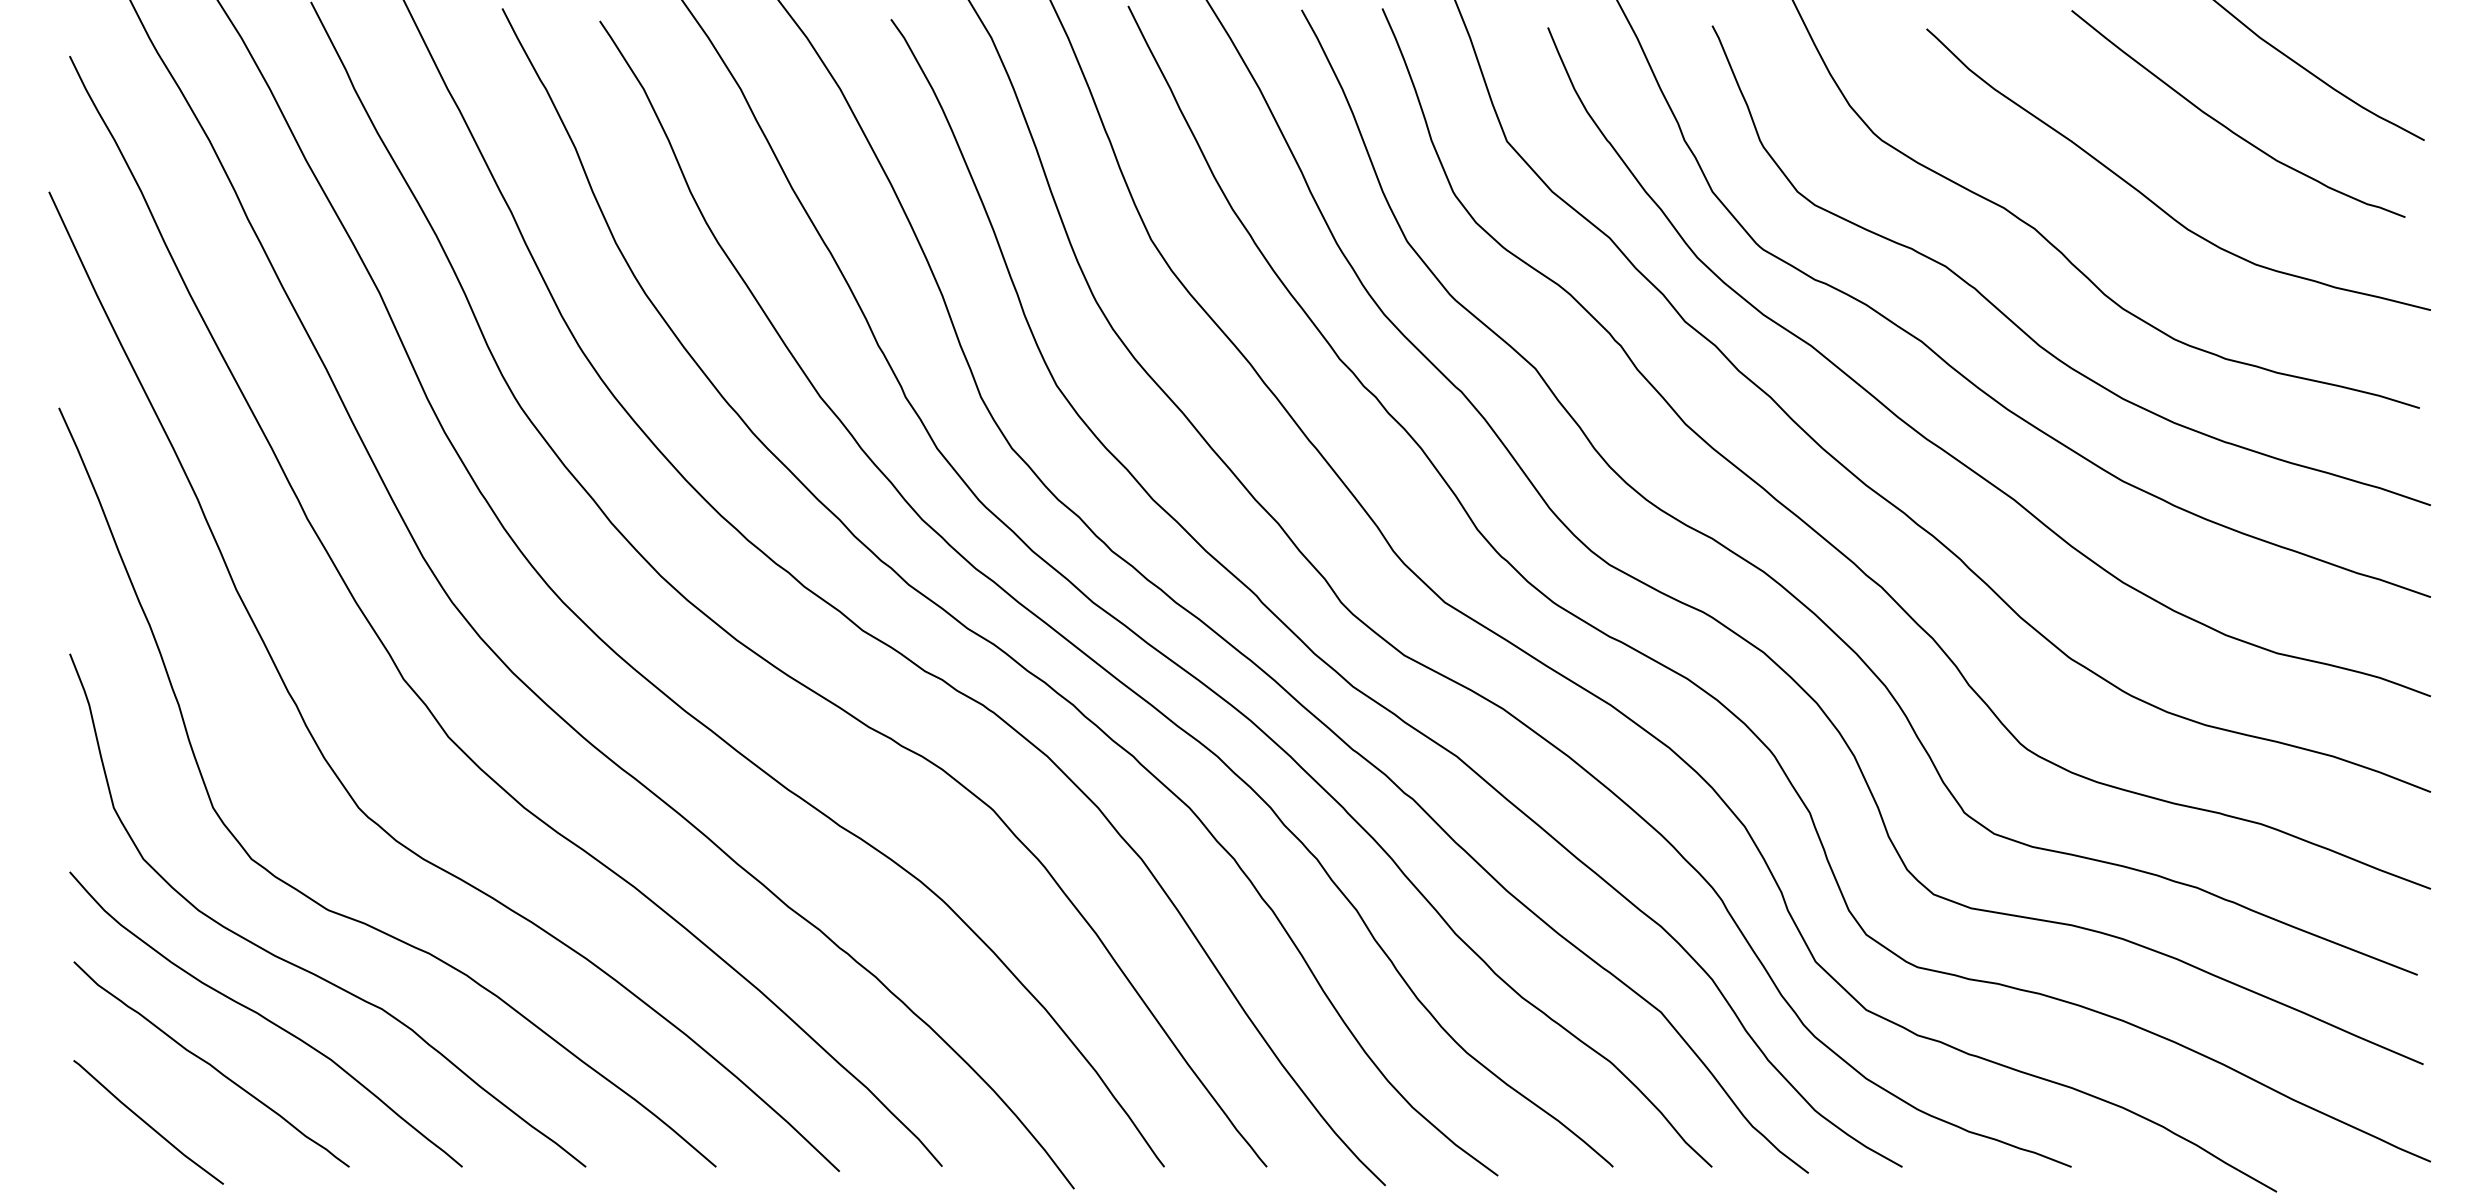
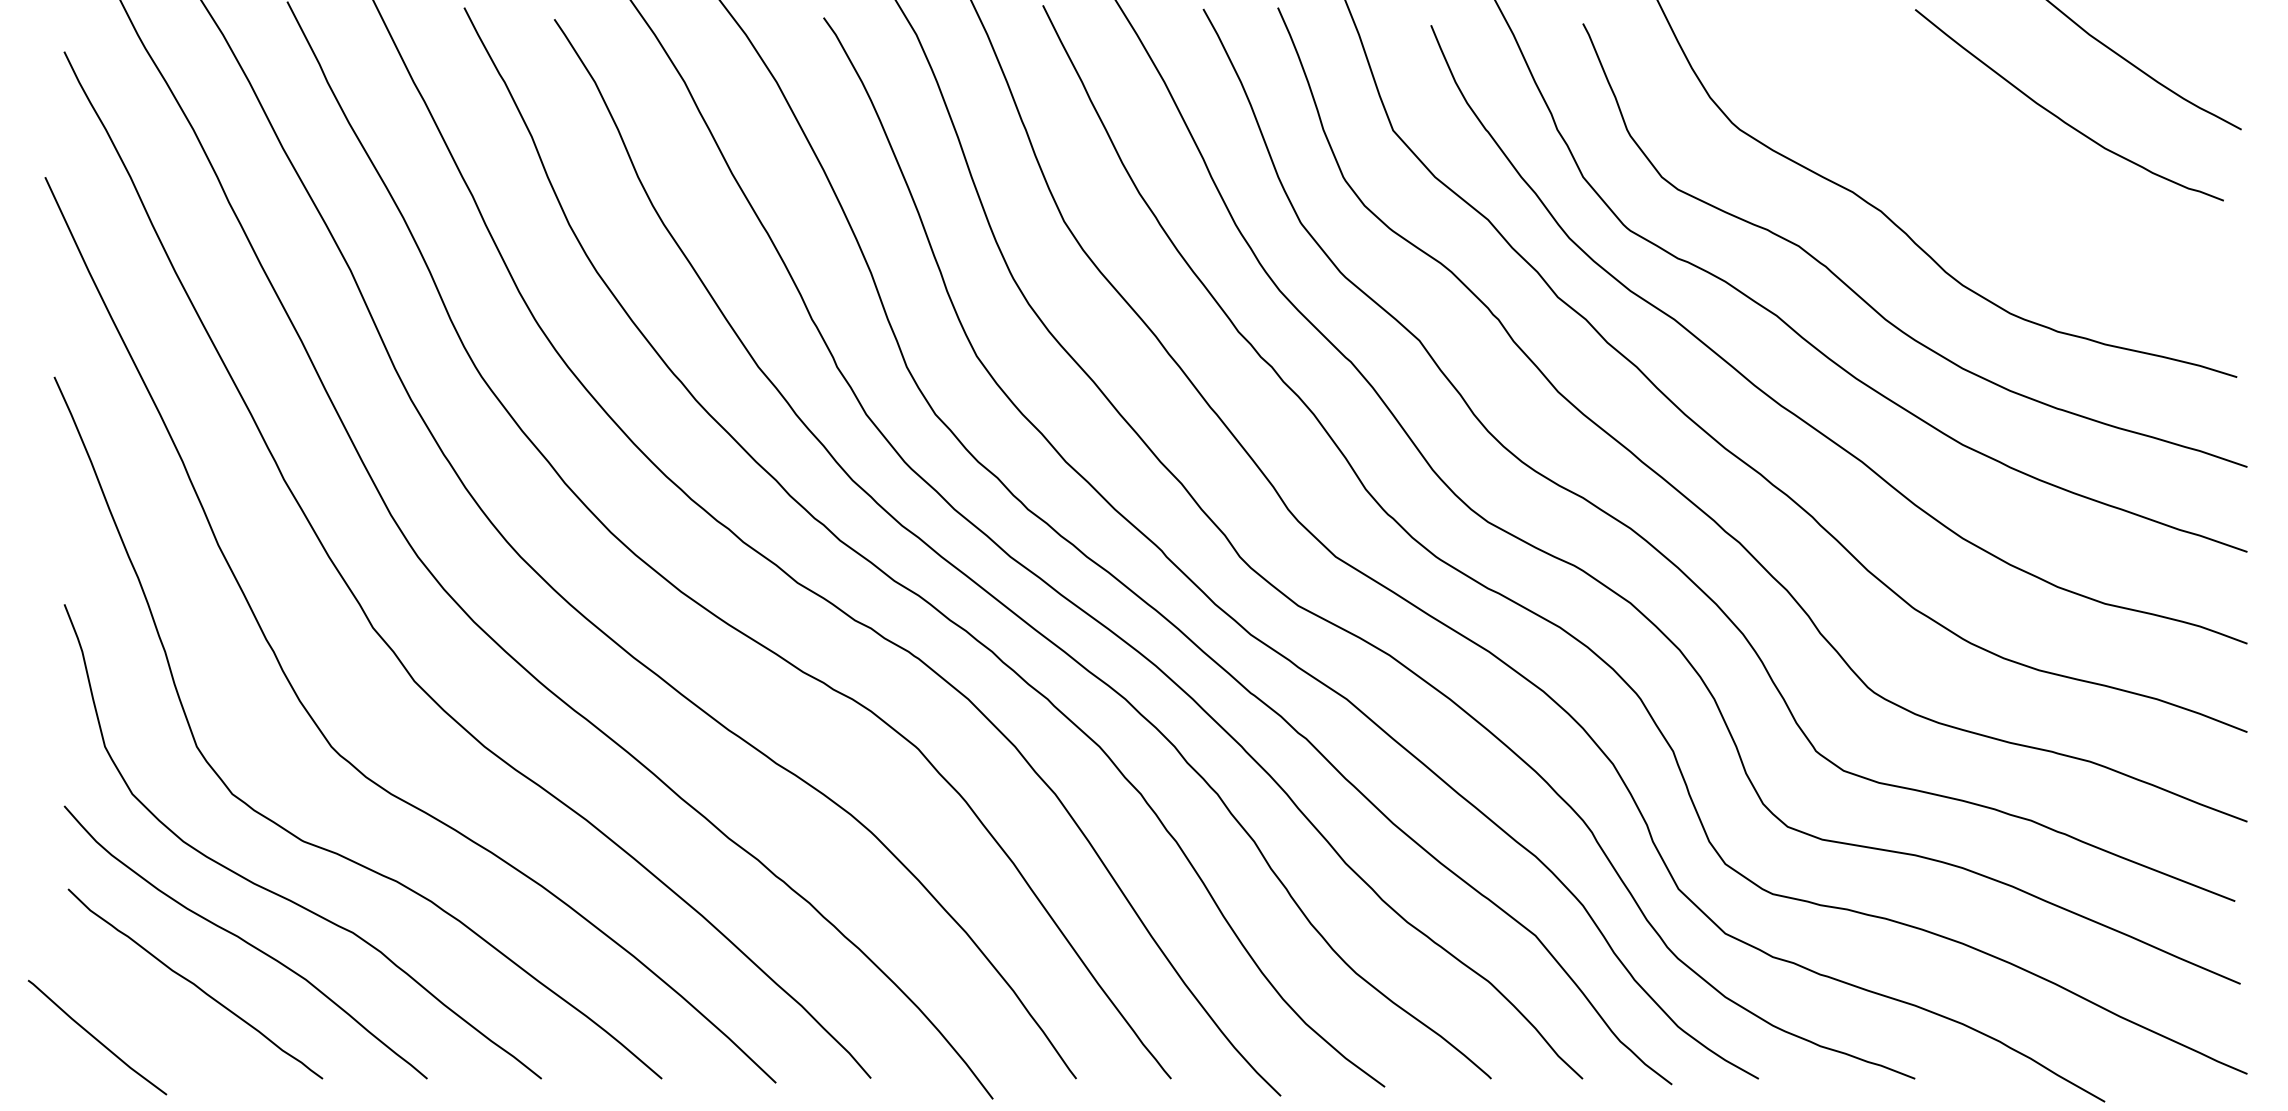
curve: (2153, 201) -> (1990, 186), removed
line: (148, 1123) -> (97, 1038), moved

